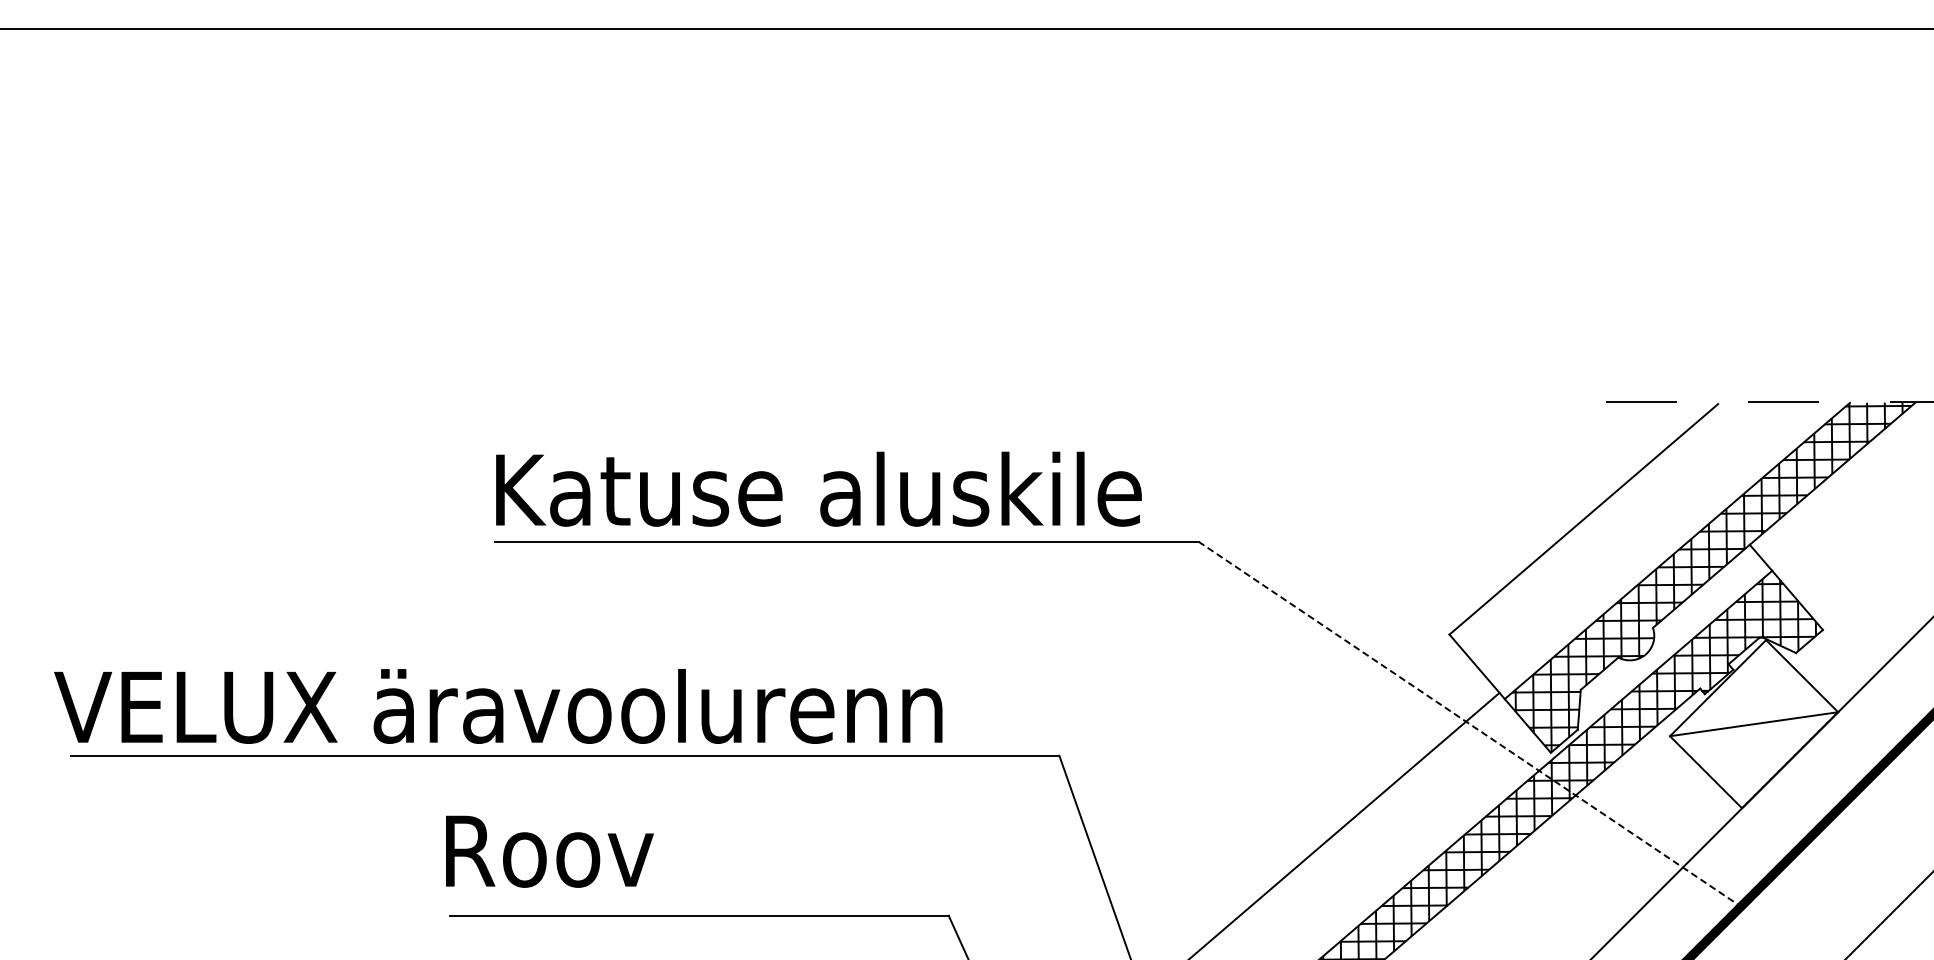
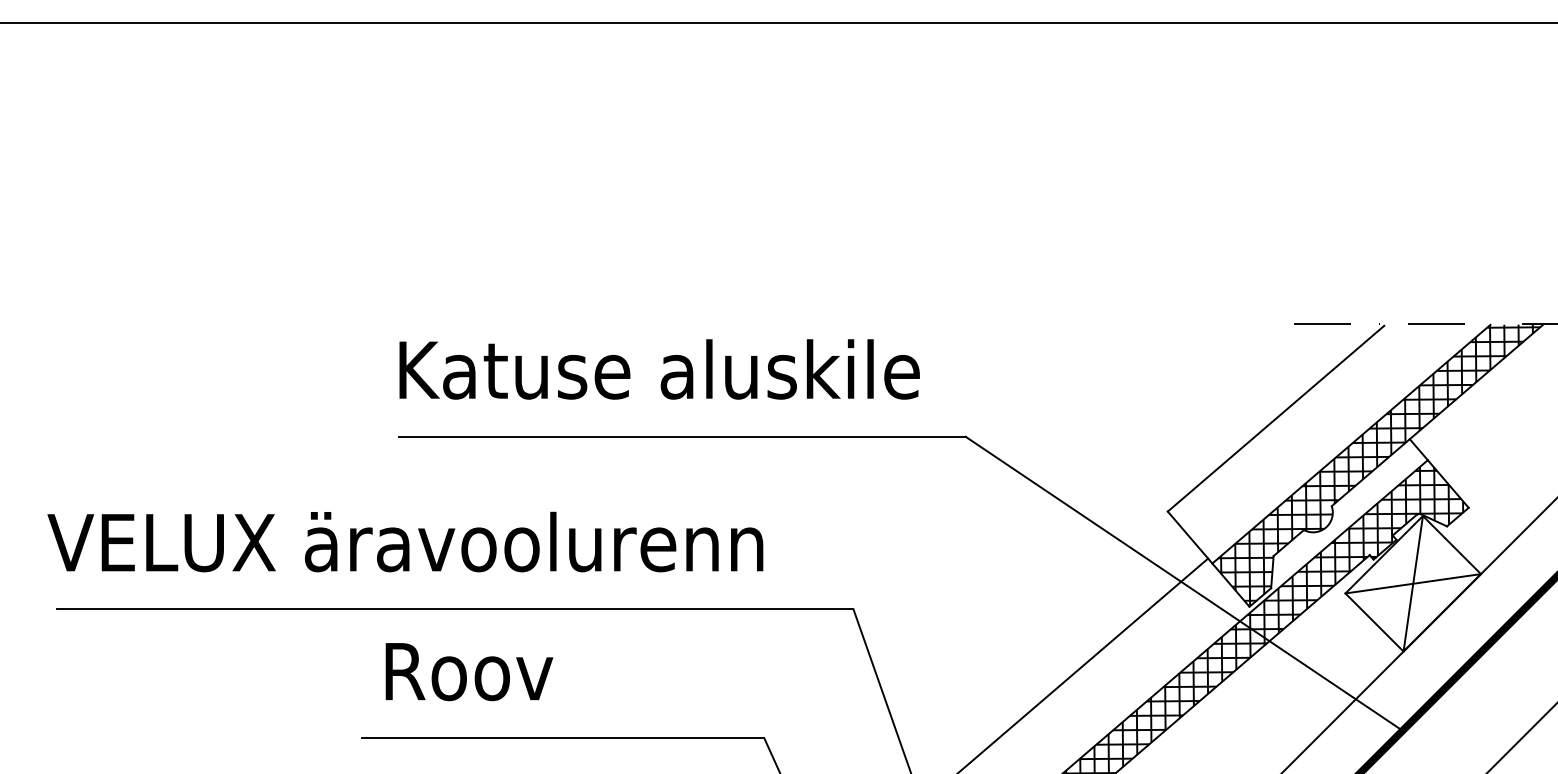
text: (818, 488) -> (659, 368), moved
text: (498, 706) -> (405, 542), moved
line: (1470, 724) -> (1184, 584), dashed -> solid
line: (1754, 724) -> (1413, 584), added
text: (549, 851) -> (469, 671), moved

